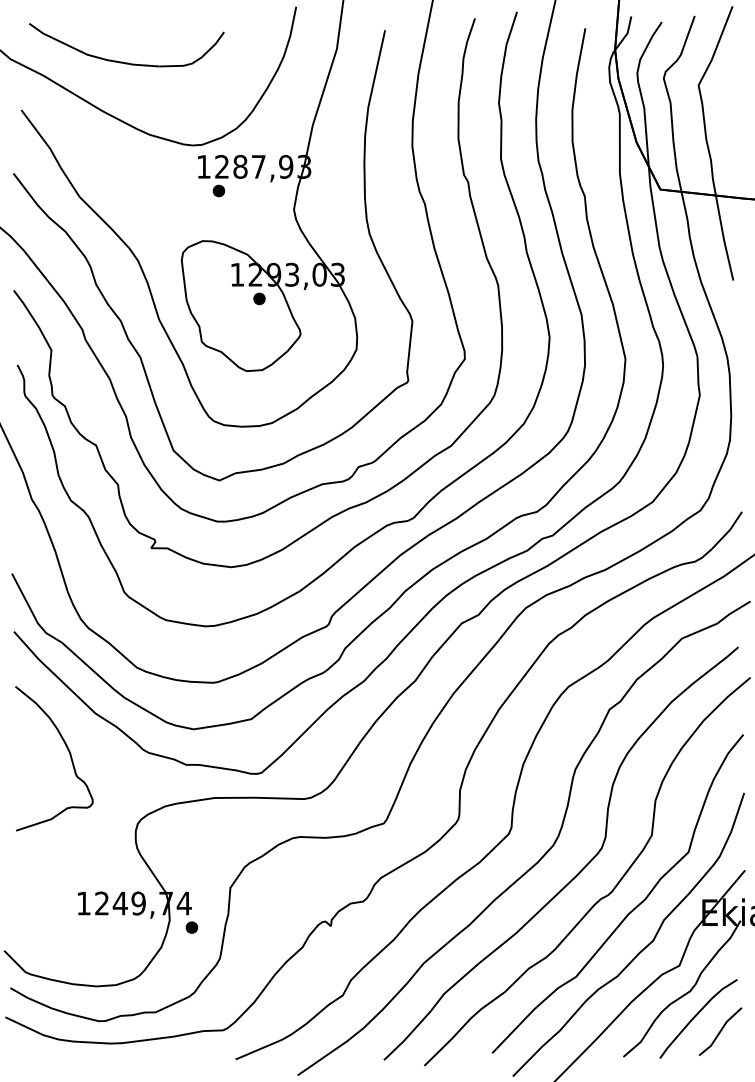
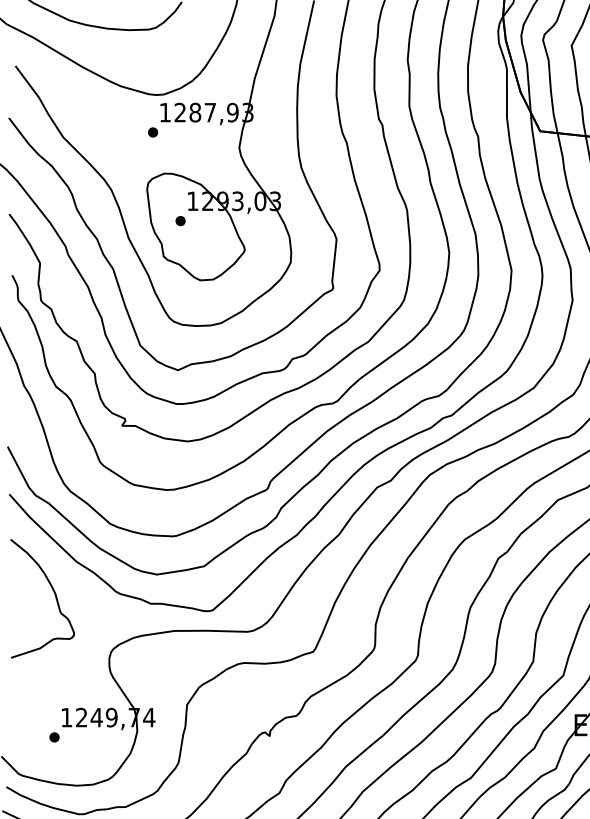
part: (218, 190) -> (152, 132), moved
part: (259, 298) -> (180, 220), moved
part: (191, 927) -> (54, 737), moved

